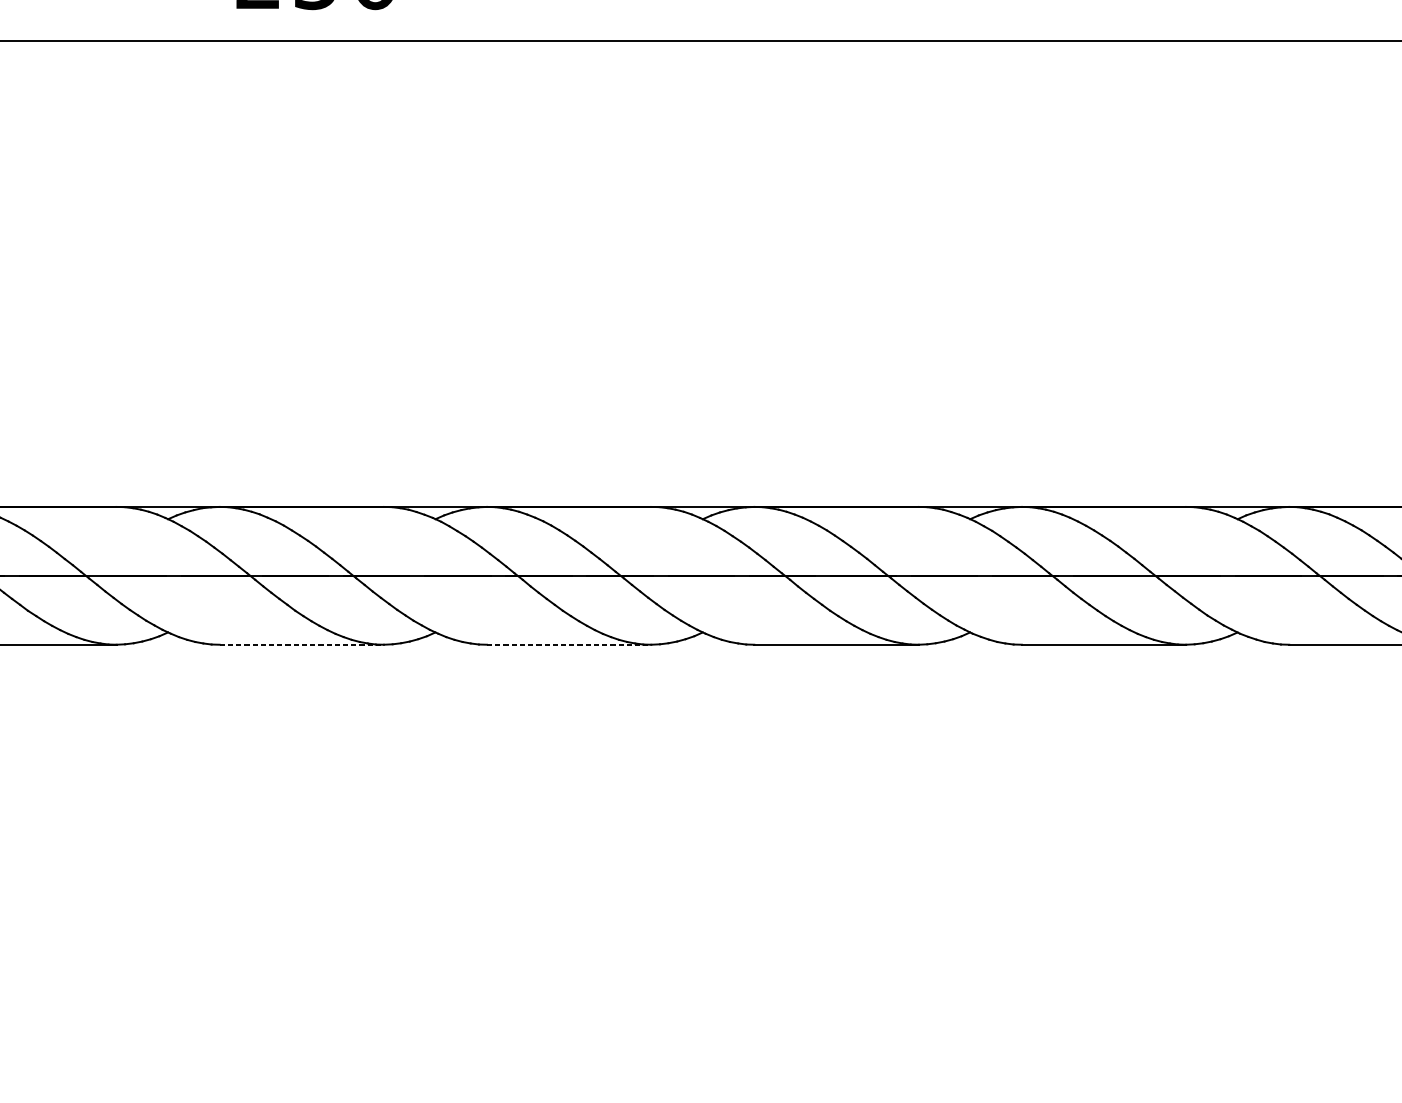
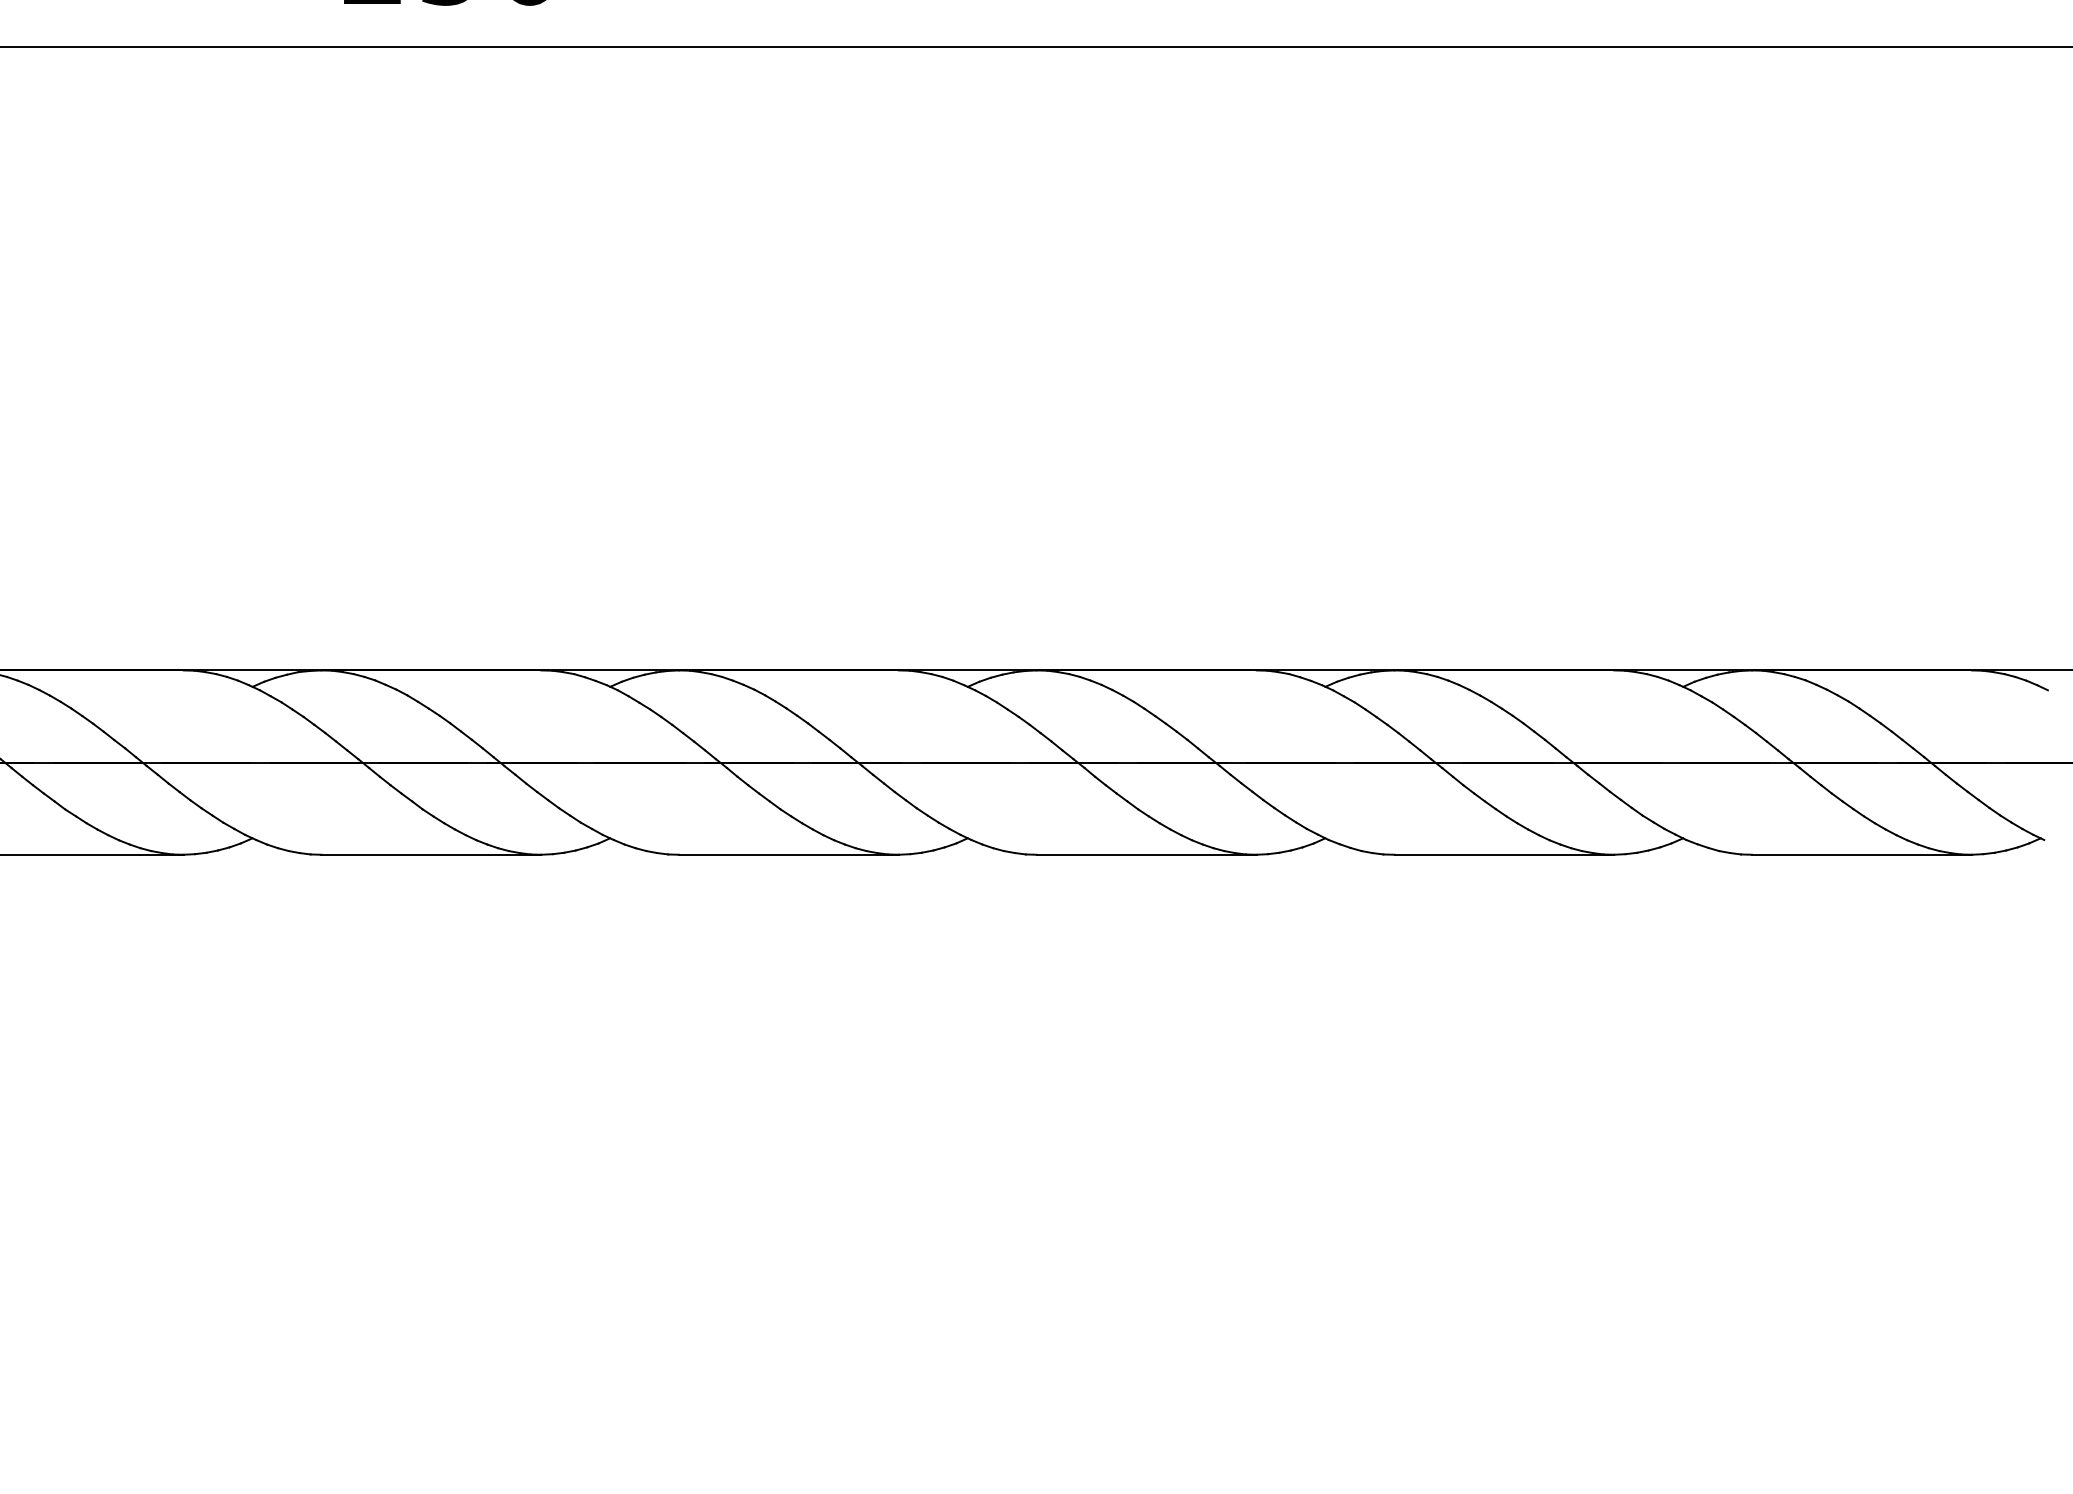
line: (301, 644) -> (431, 854), dashed -> solid
line: (568, 644) -> (788, 854), dashed -> solid

